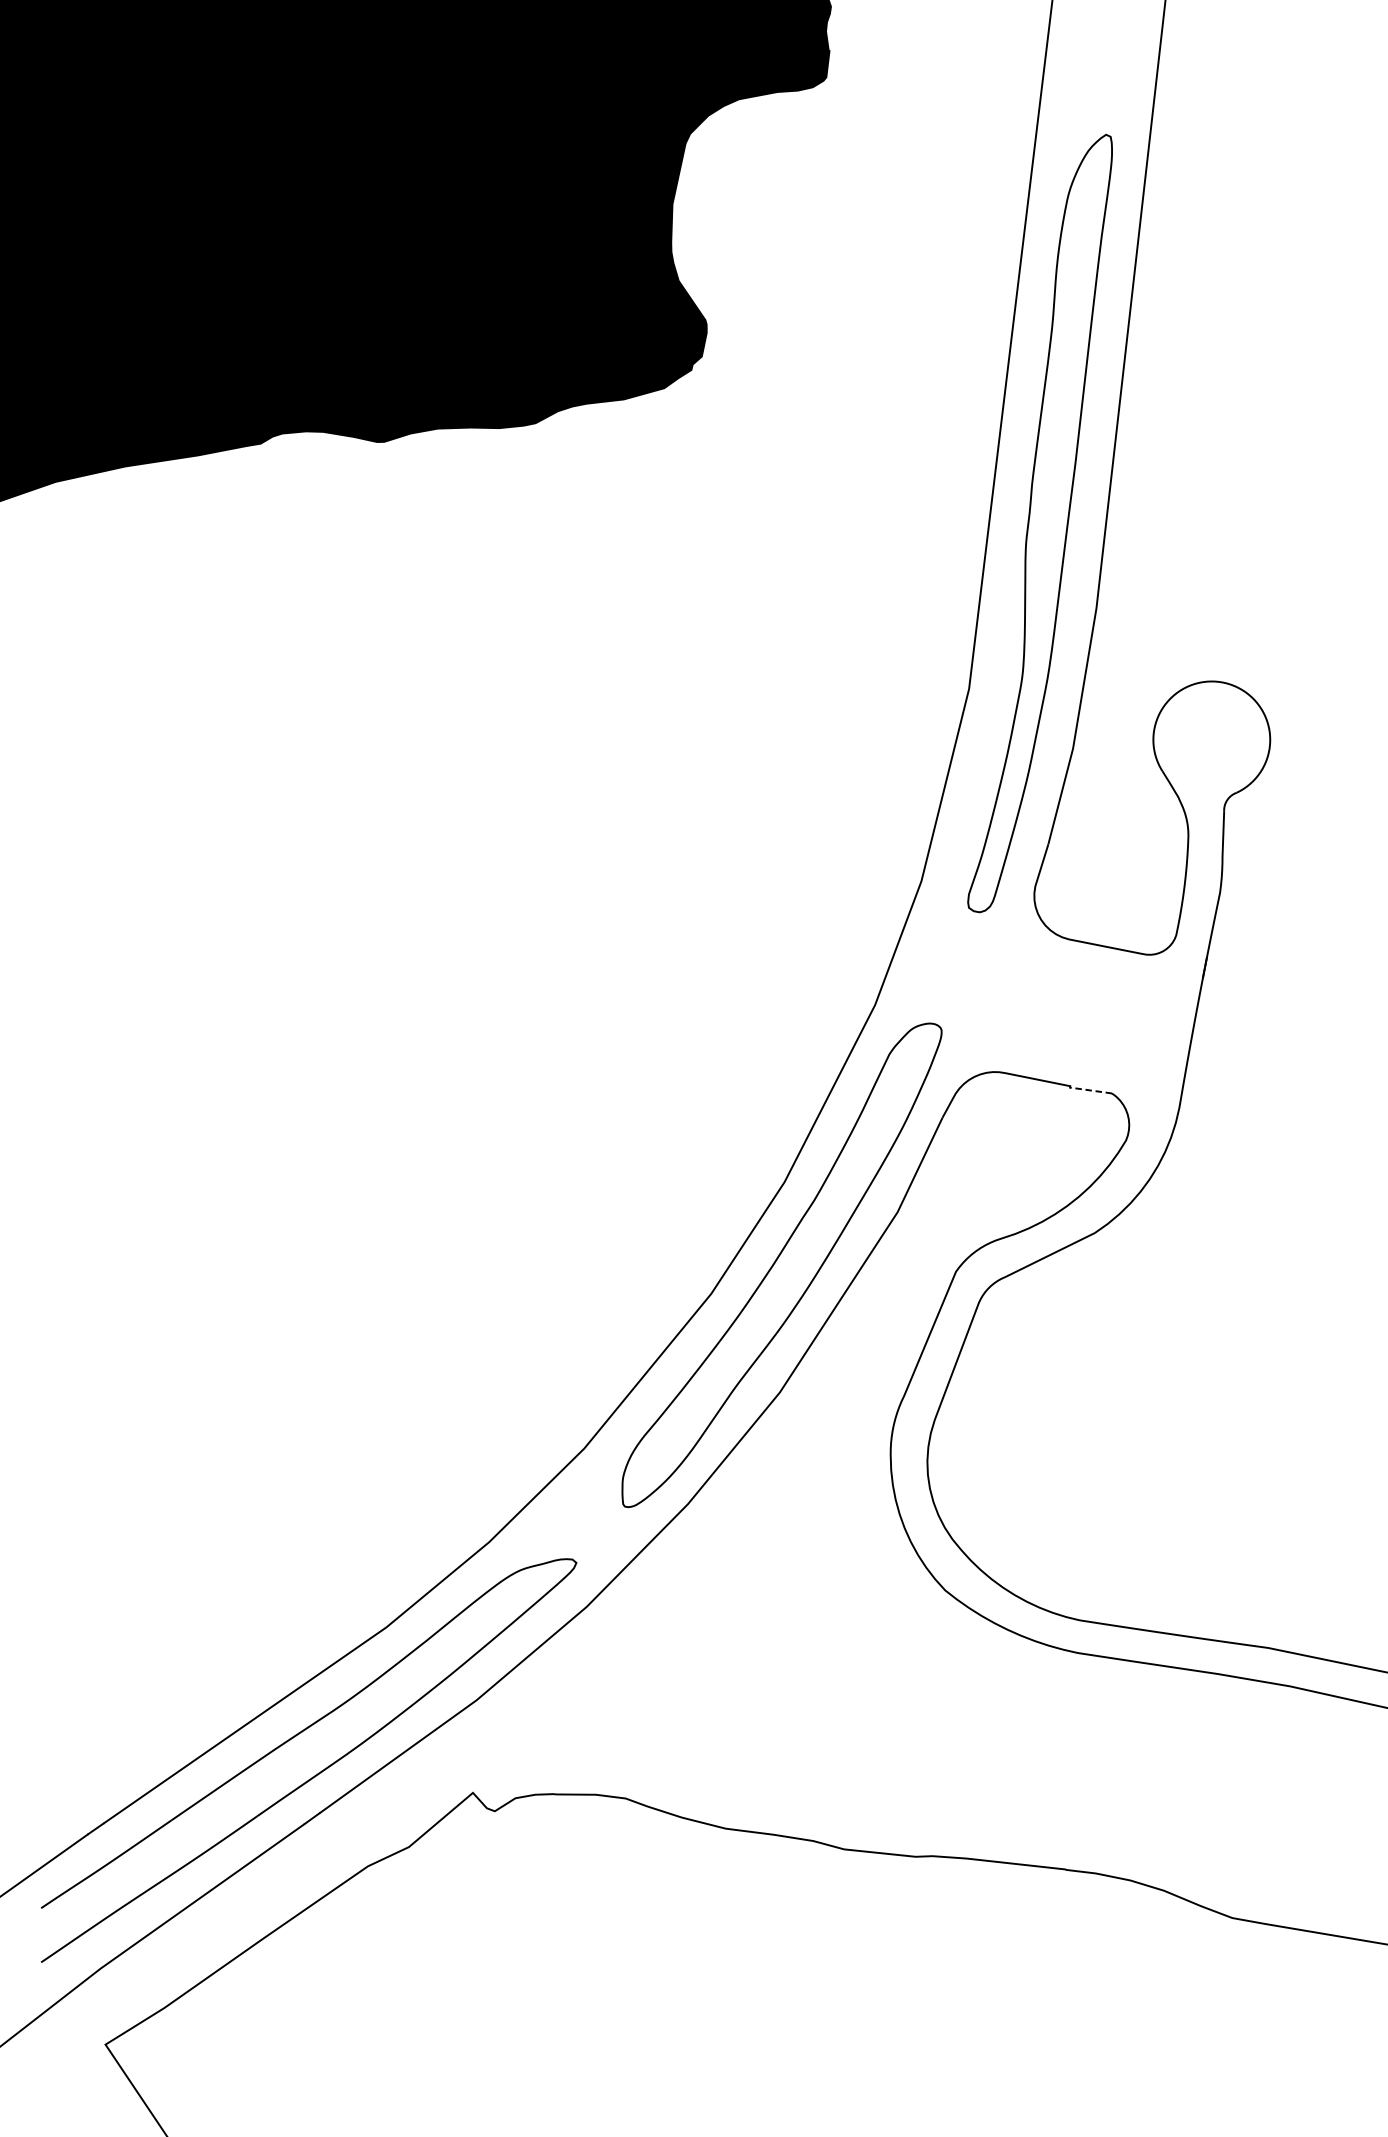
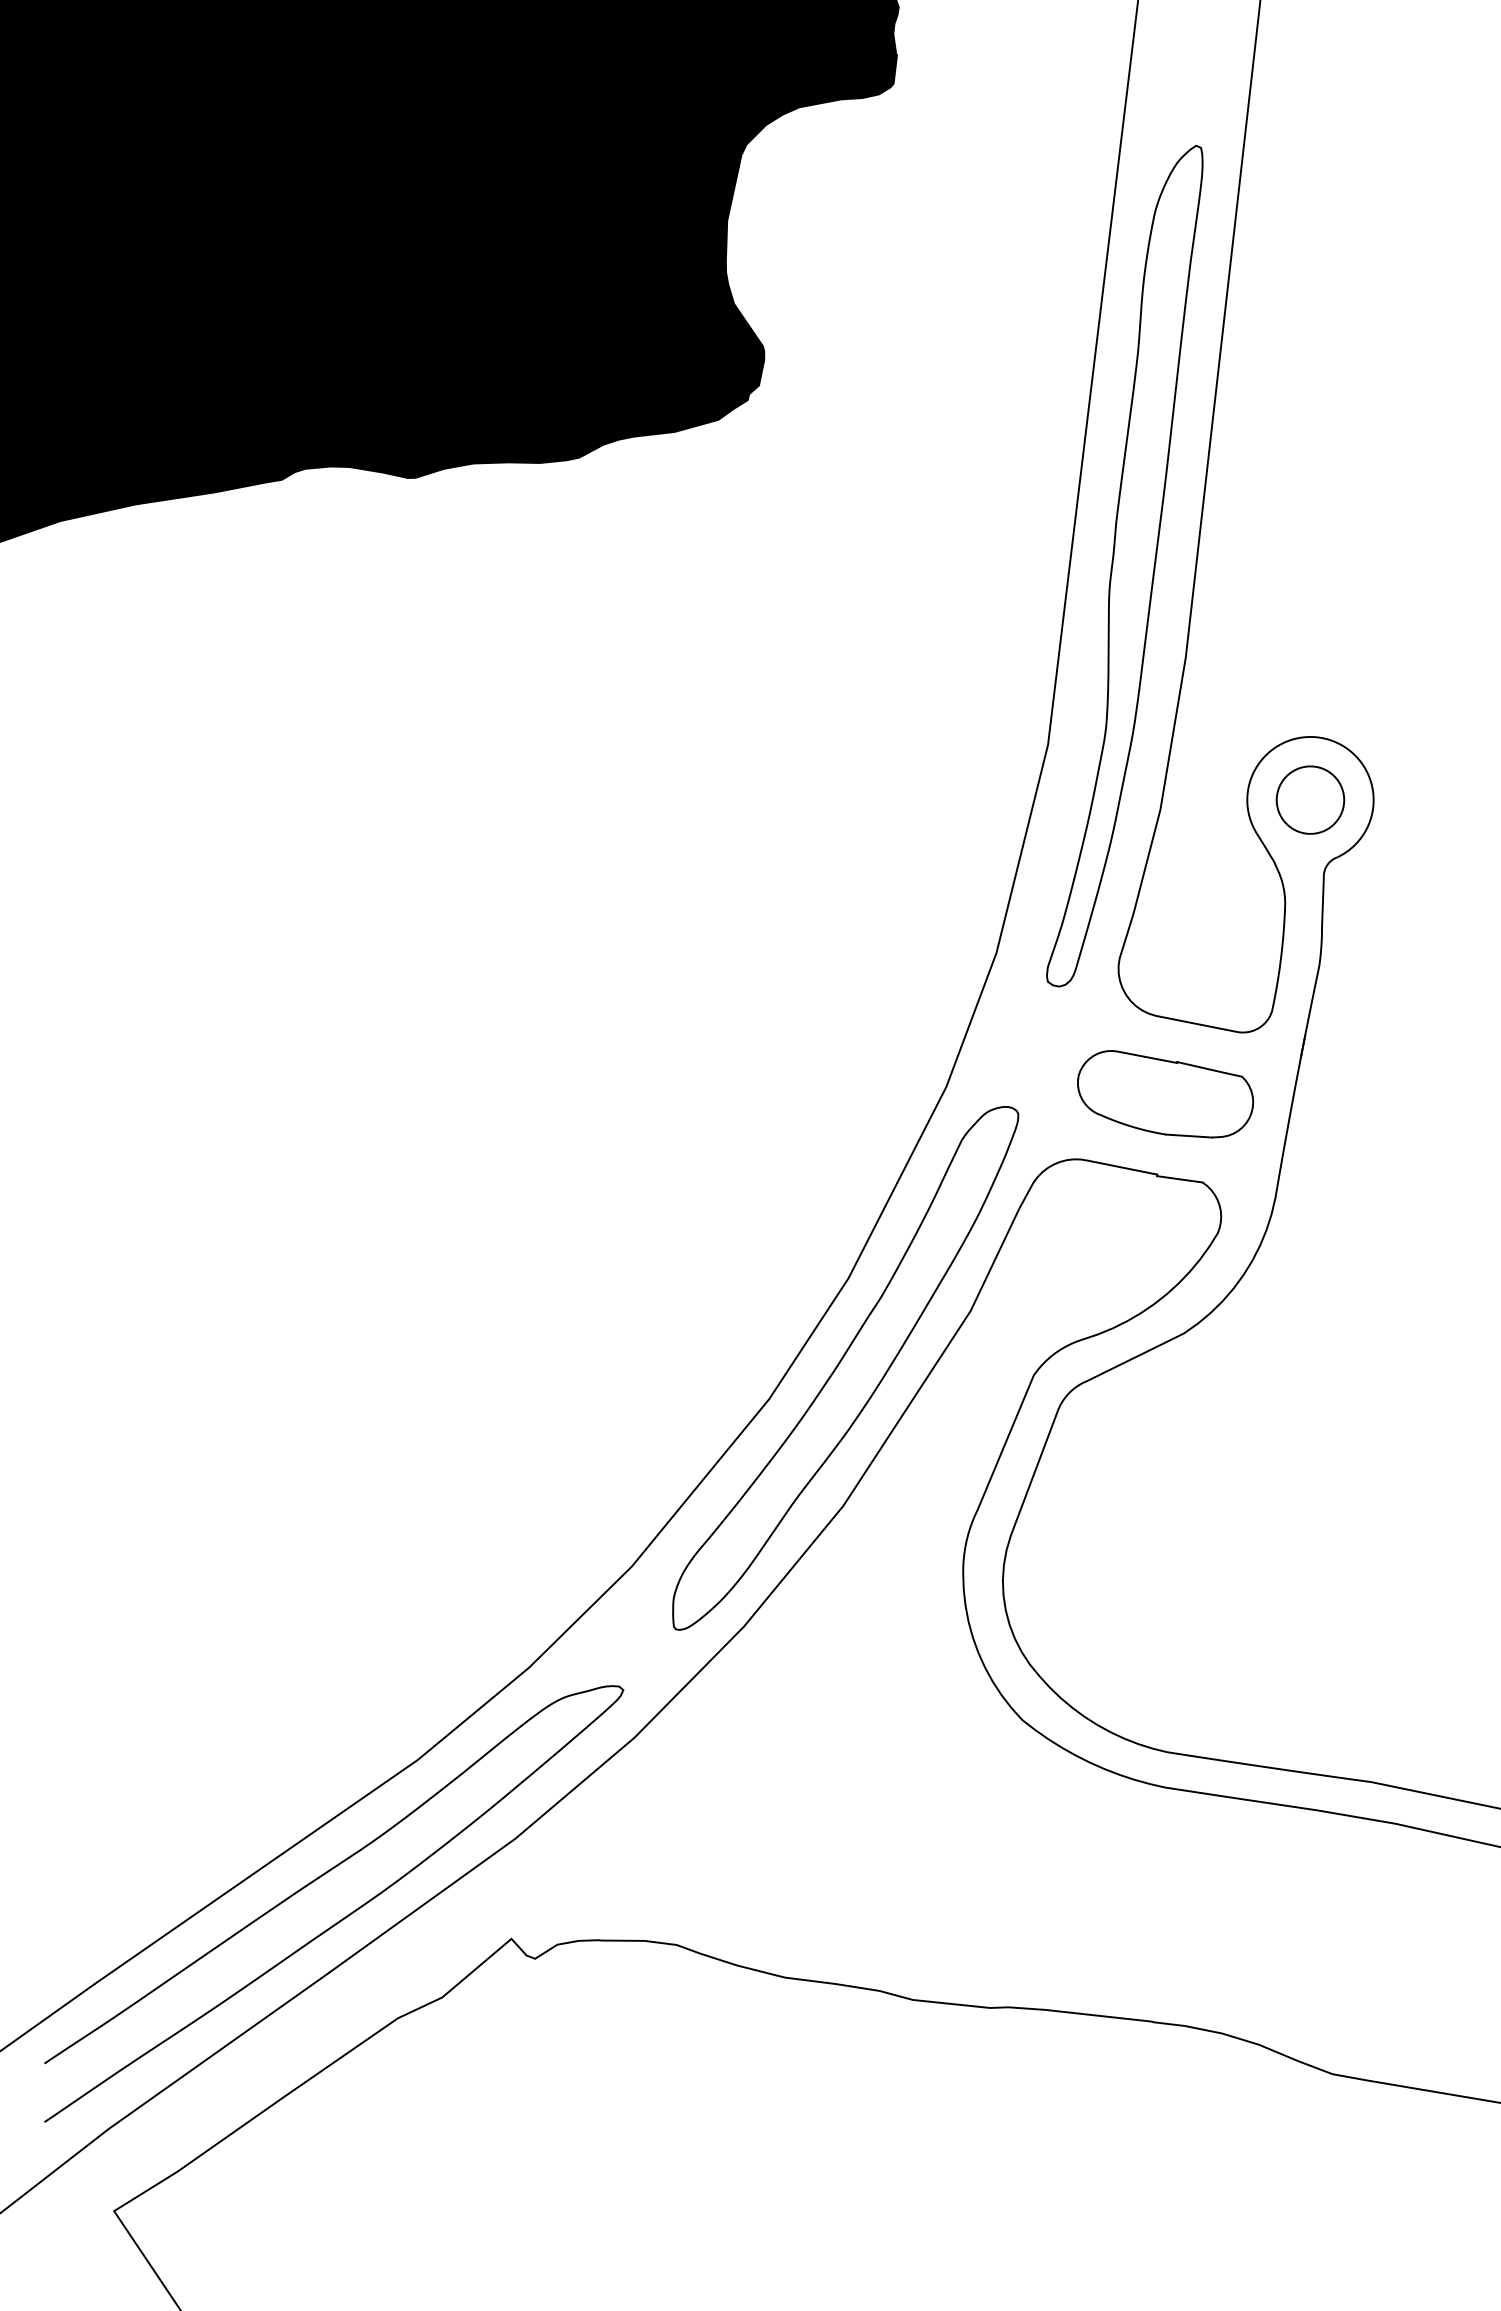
part: (1211, 739) -> (1310, 799), added
part: (1077, 1012) -> (1165, 1094), added
line: (1090, 1090) -> (1179, 1179), dashed -> solid

